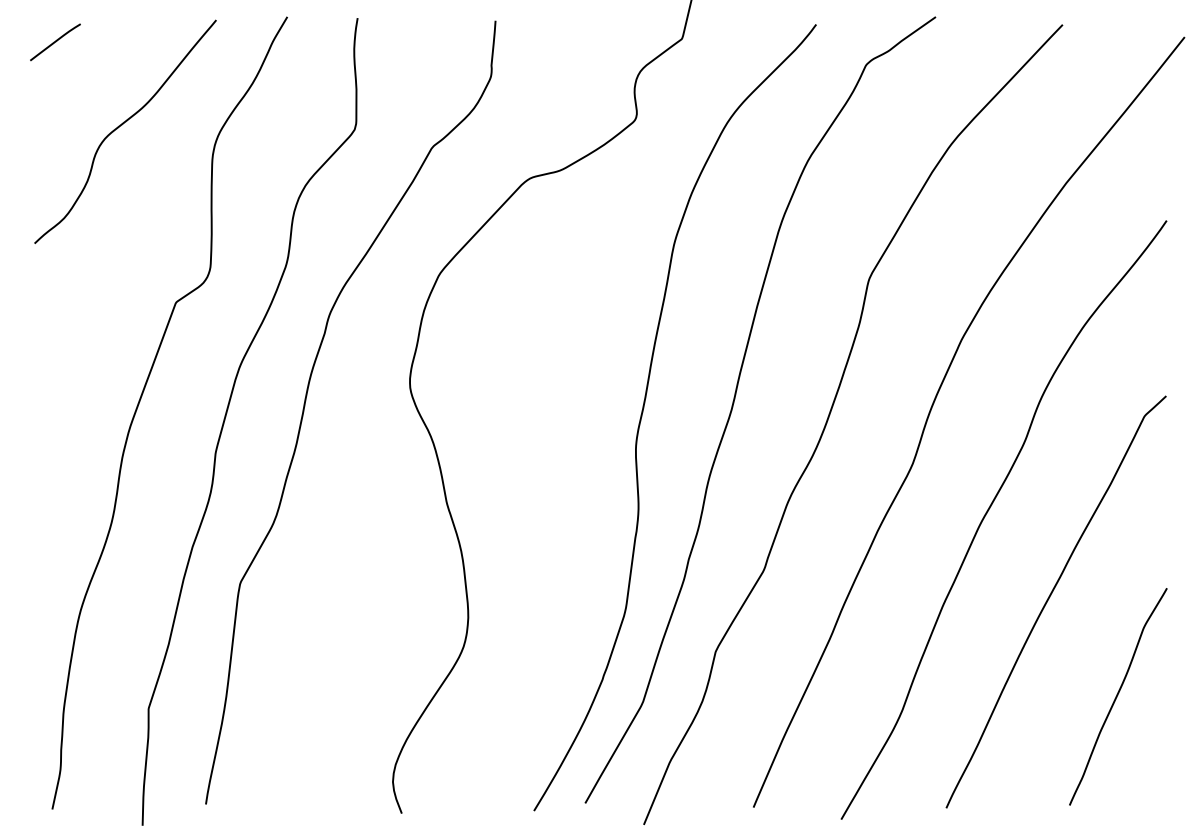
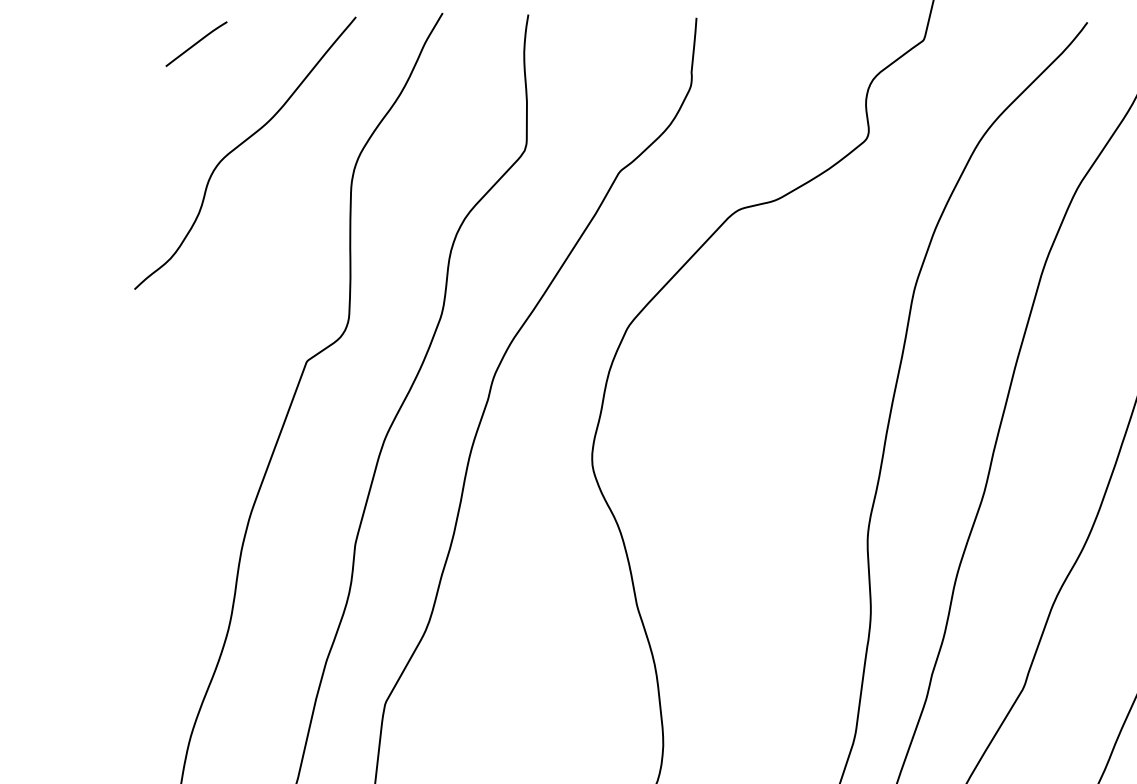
line: (55, 42) -> (196, 44), moved

